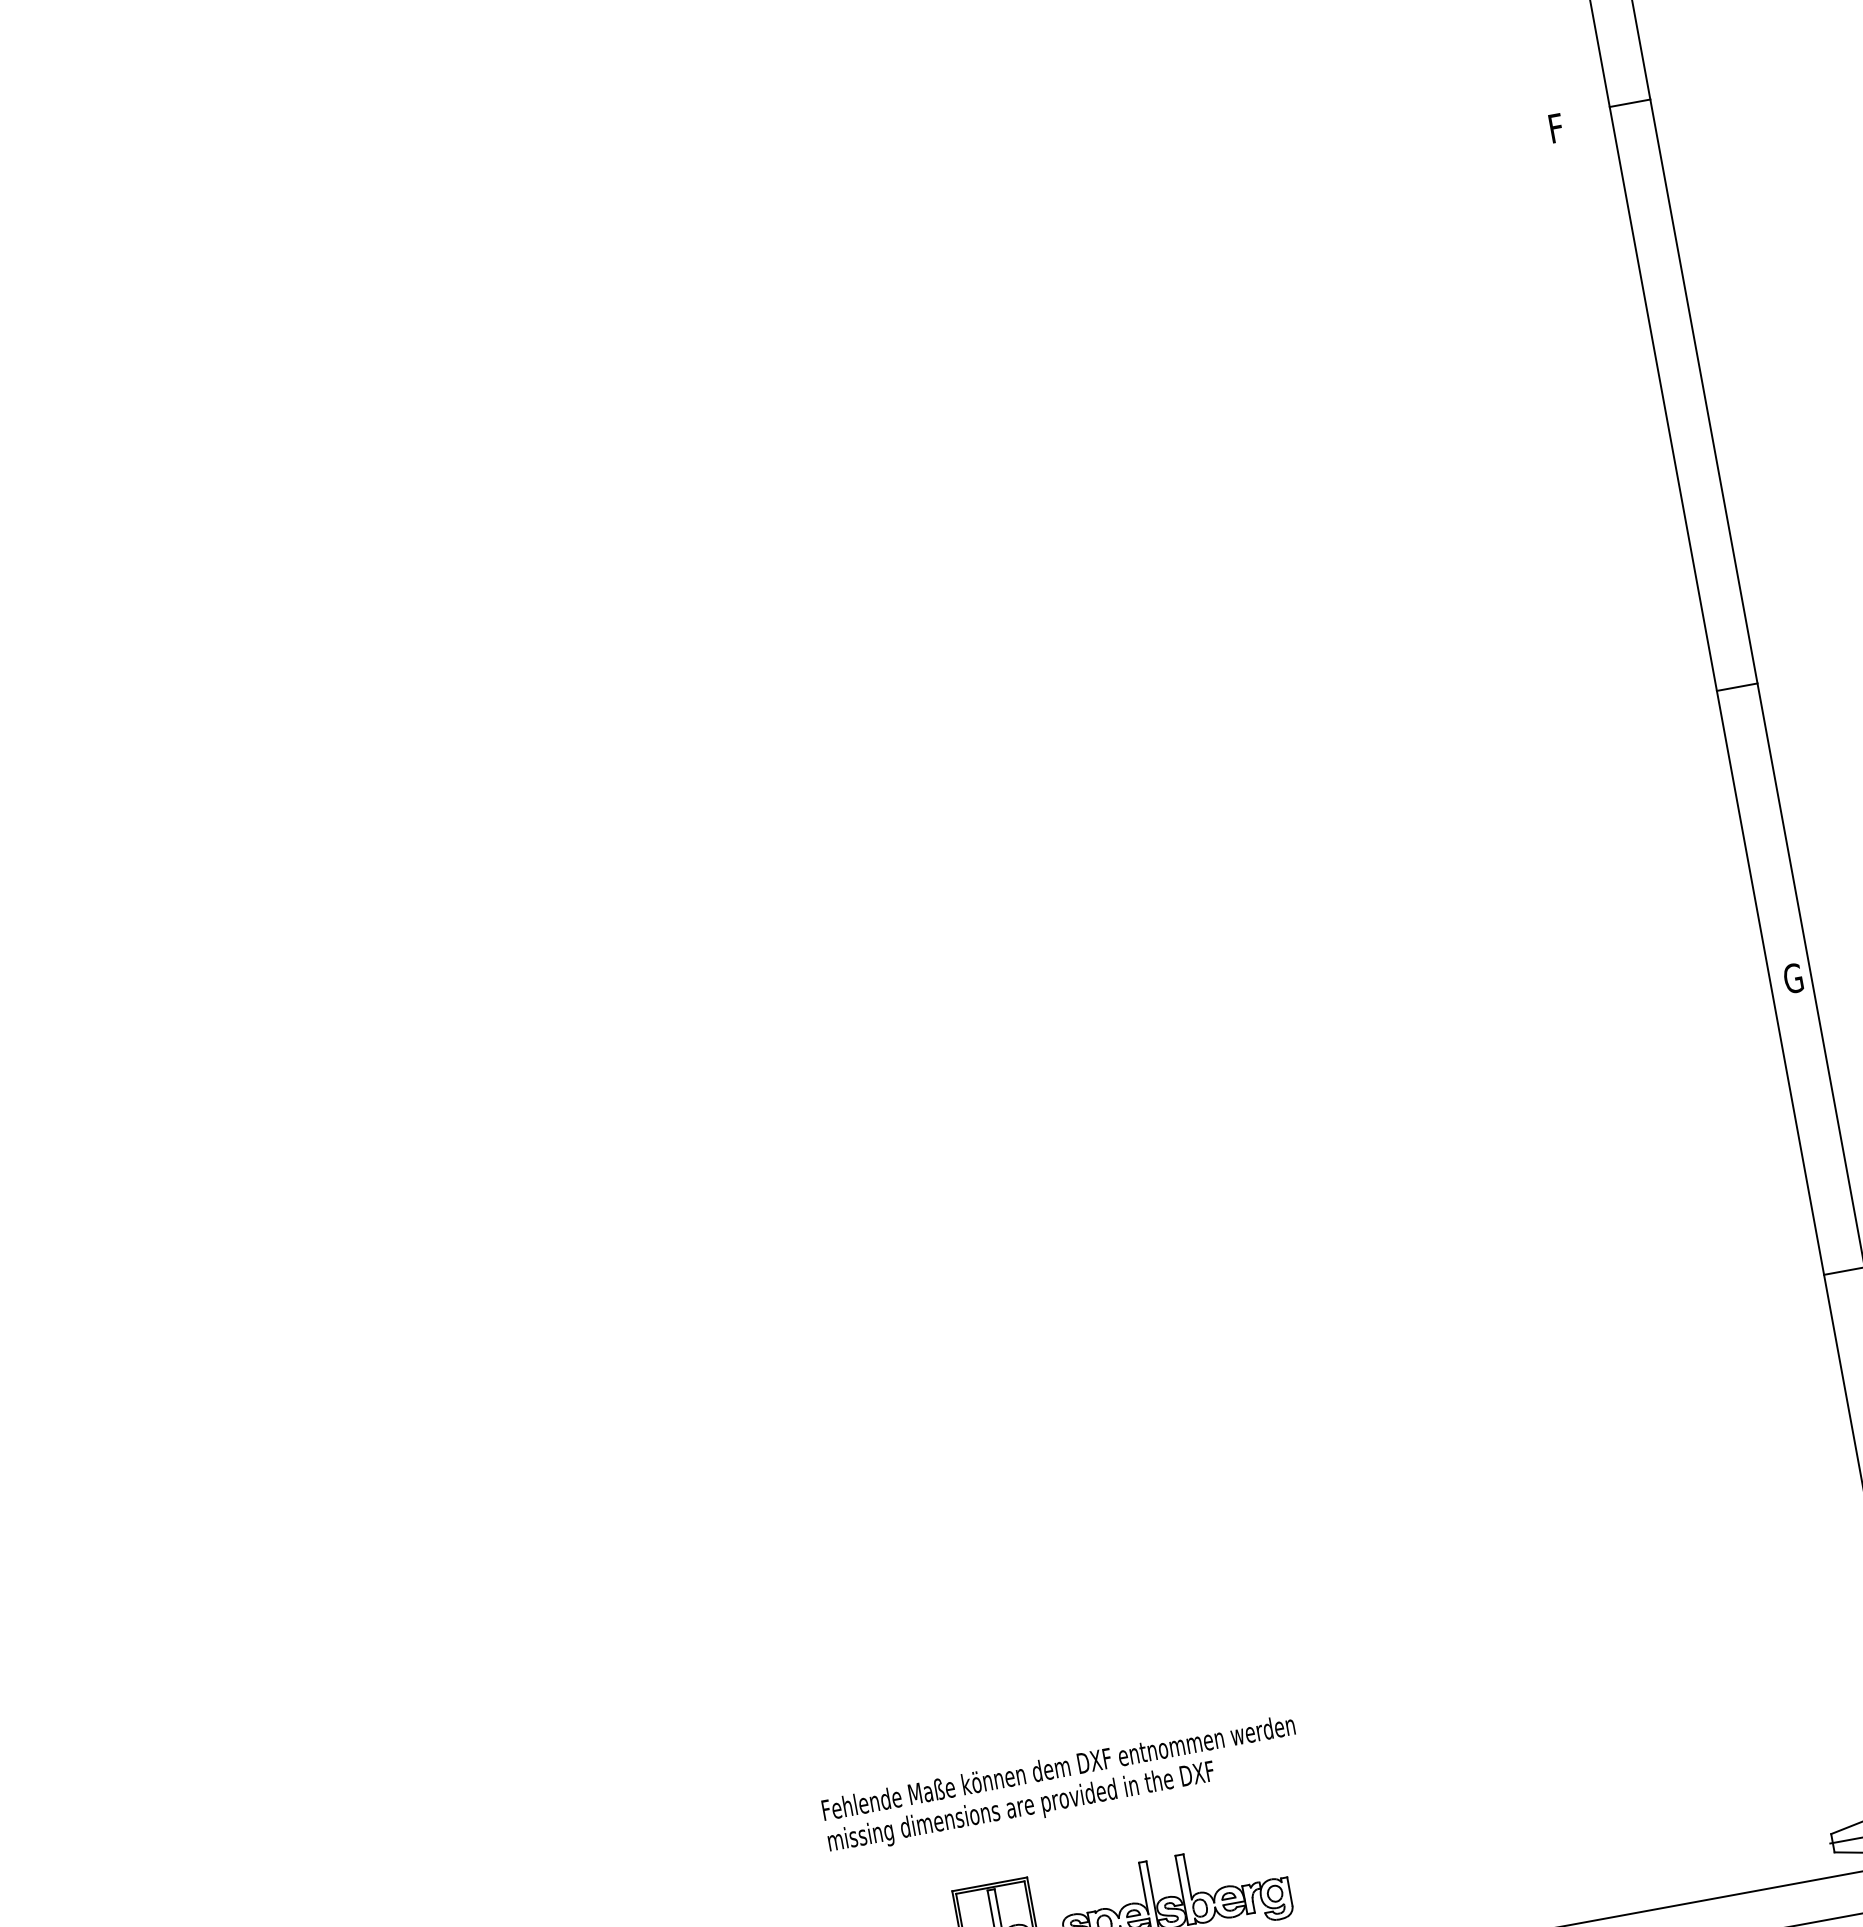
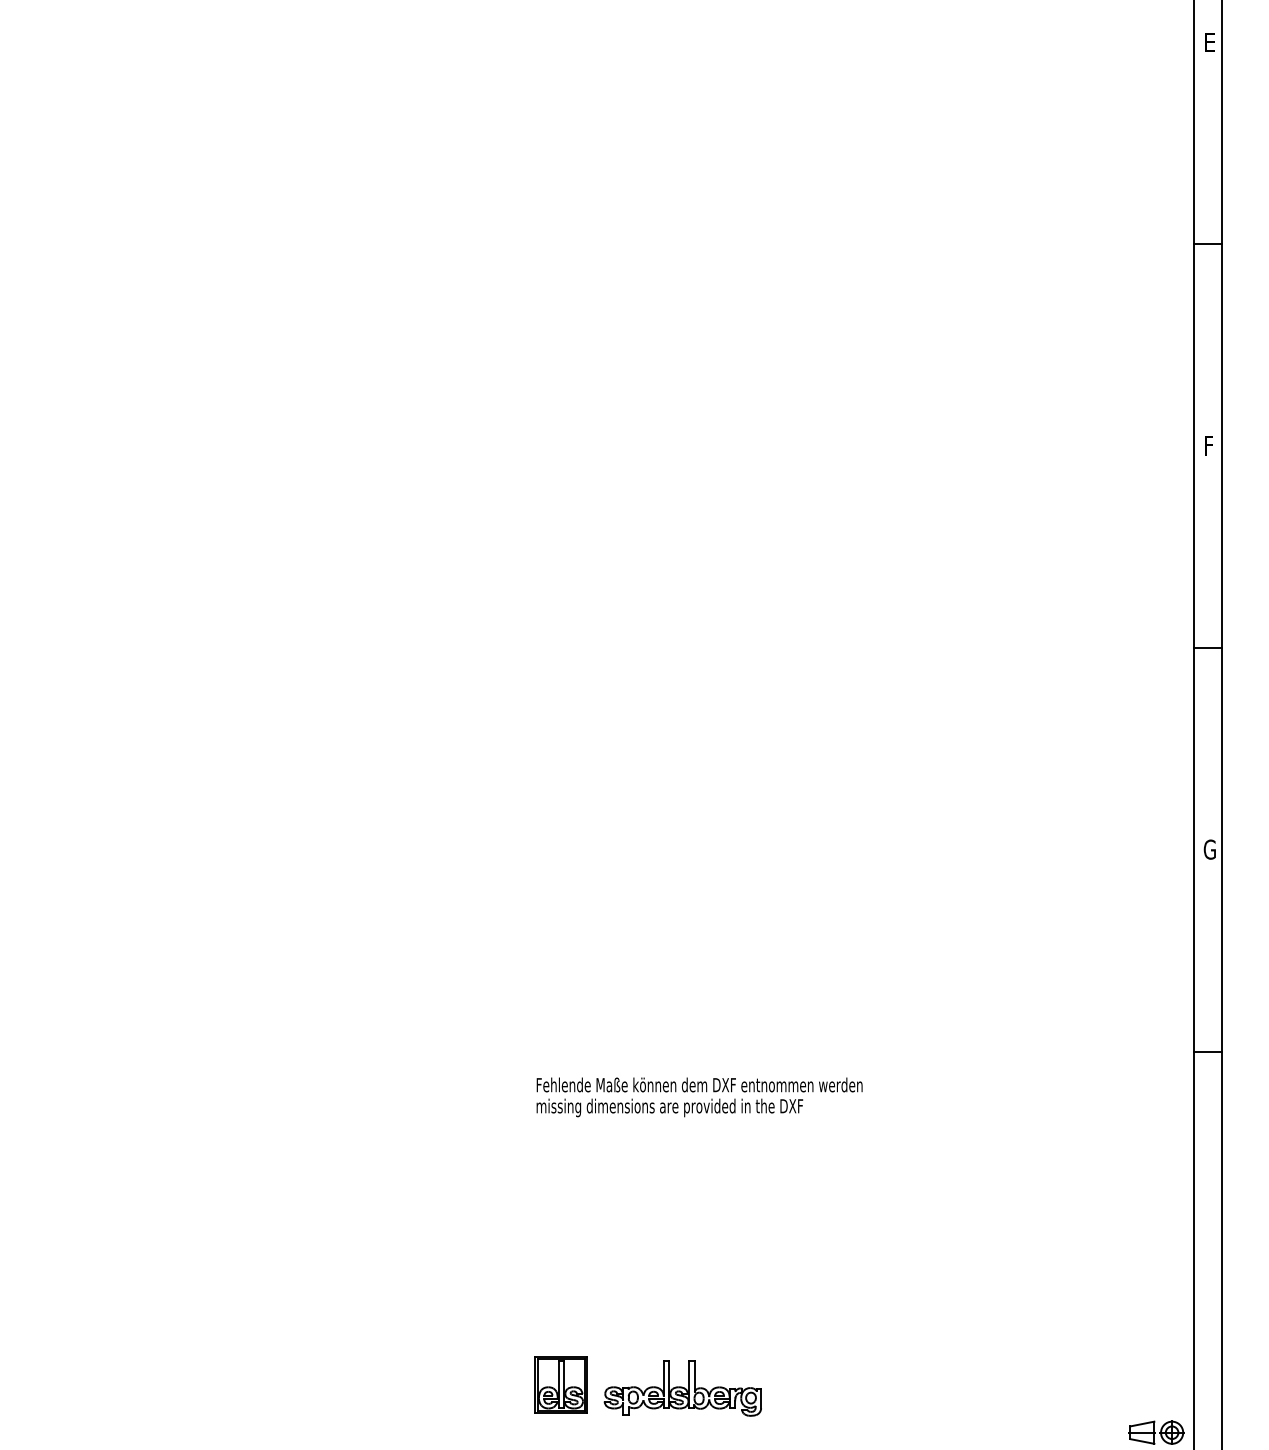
text: (1555, 127) -> (1208, 445), moved
text: (1061, 1785) -> (699, 1097), moved

